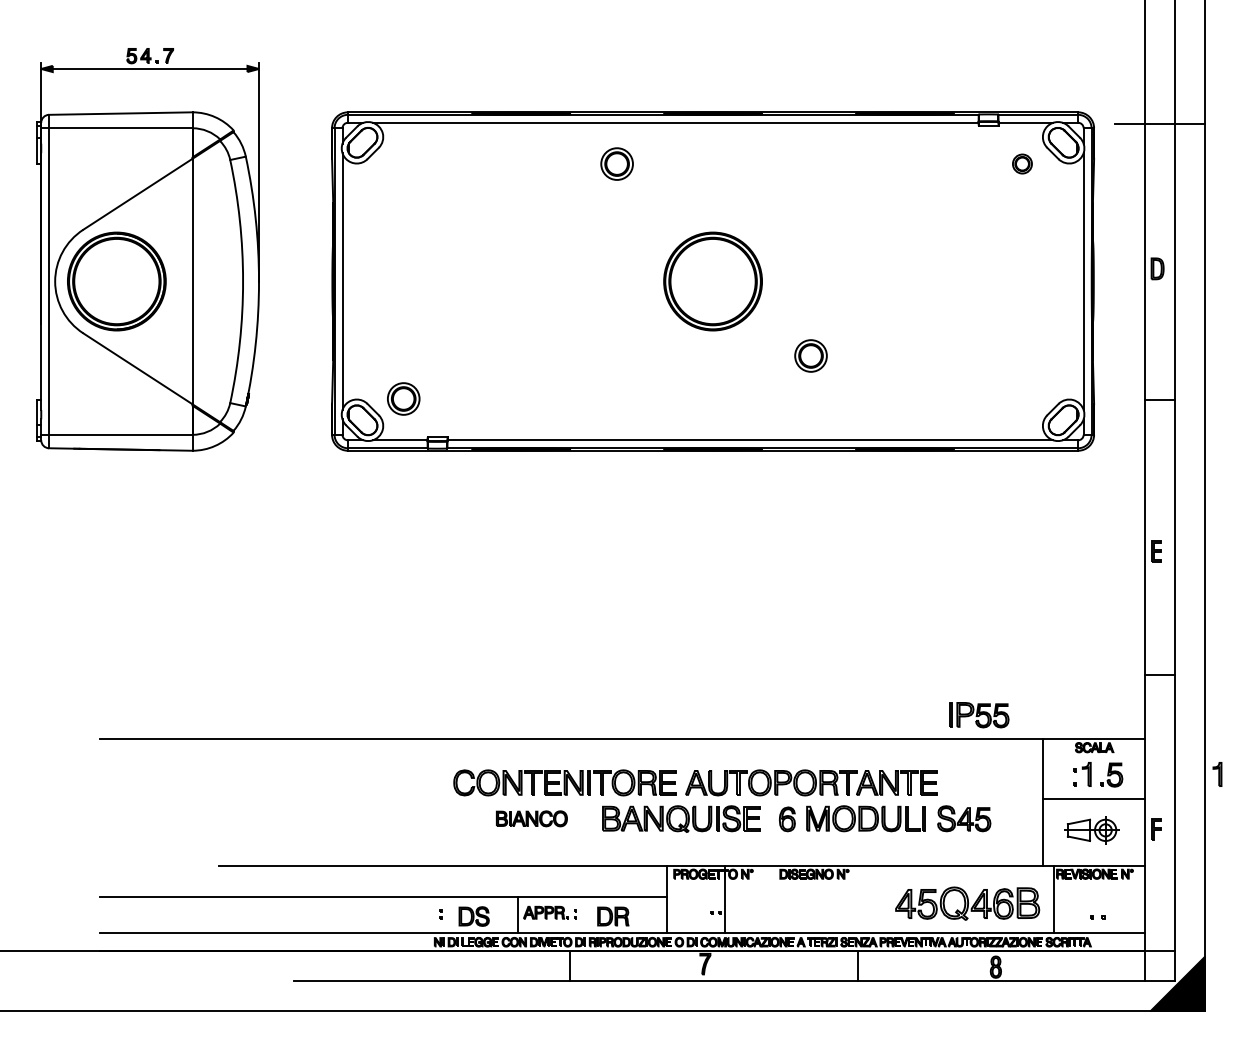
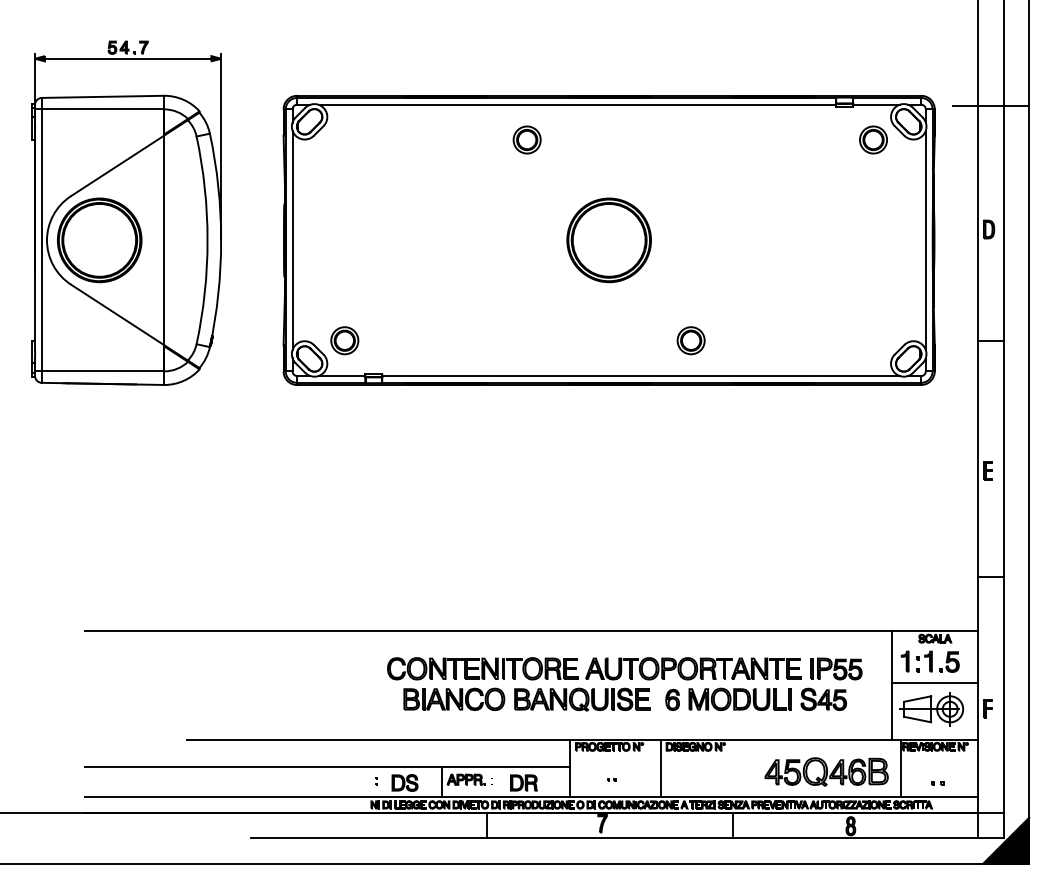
part: (1022, 163) -> (873, 139), size x1.67
part: (810, 355) -> (690, 340), moved
part: (979, 715) -> (836, 669), moved
part: (1217, 774) -> (905, 661), moved
part: (531, 818) -> (454, 699), size x1.67
part: (1090, 830) -> (931, 709), size x1.43
line: (725, 899) -> (660, 768), moved

